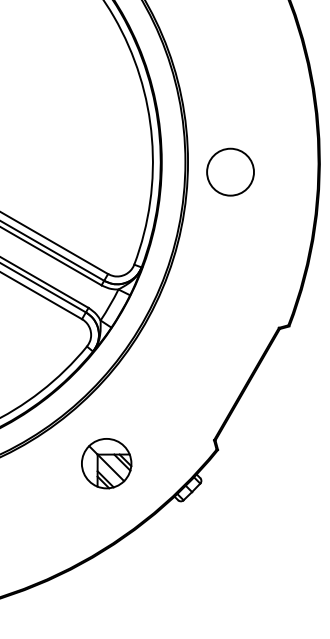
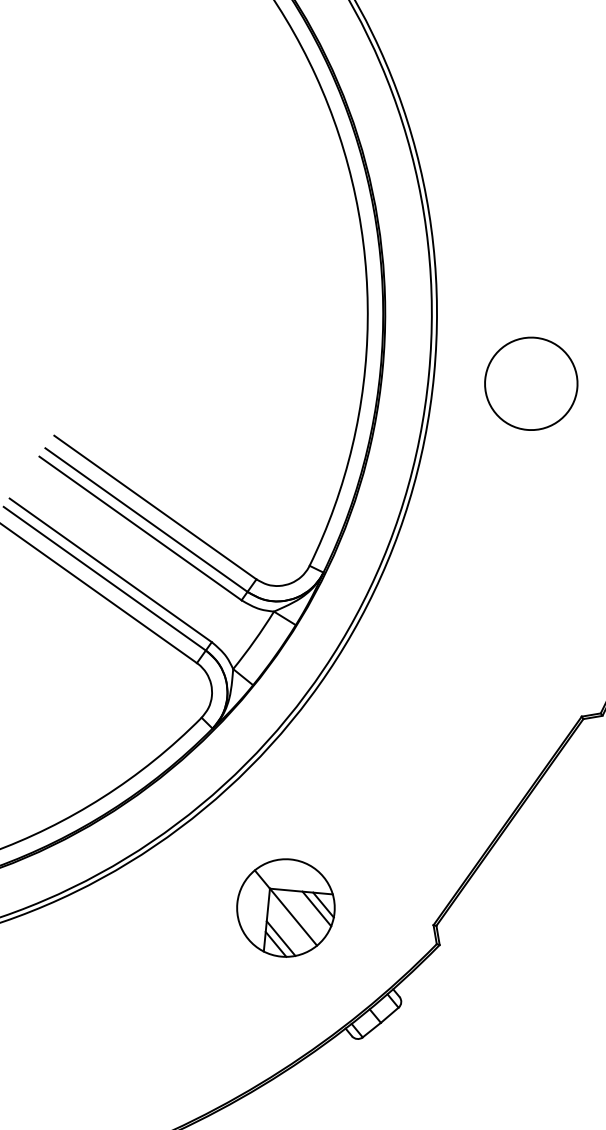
circle: (230, 171) -> (531, 382), moved
part: (106, 463) -> (285, 907), moved

